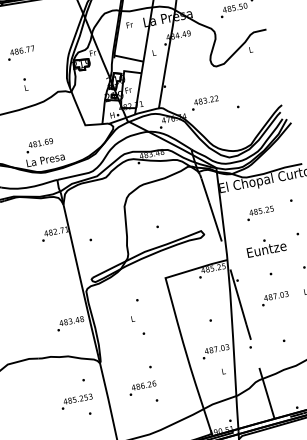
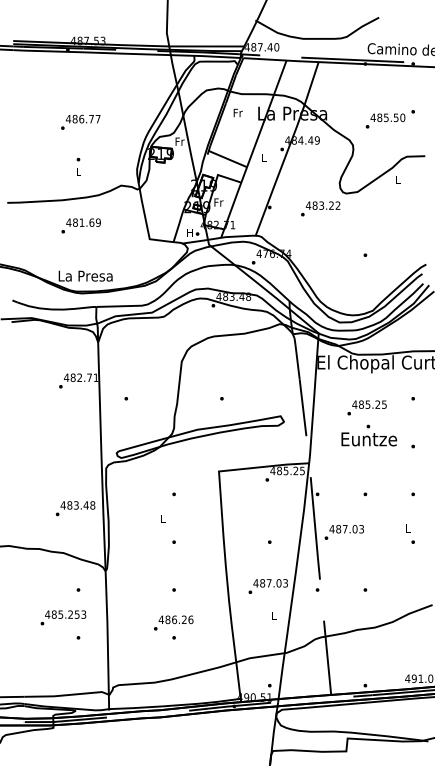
text: (204, 102) -> (320, 208), moved
text: (39, 145) -> (80, 225), moved
text: (266, 246) -> (369, 435), moved
text: (274, 298) -> (343, 532), moved
text: (142, 387) -> (173, 622), moved

